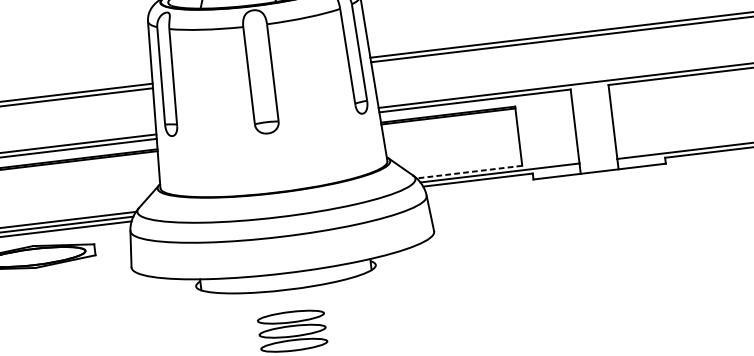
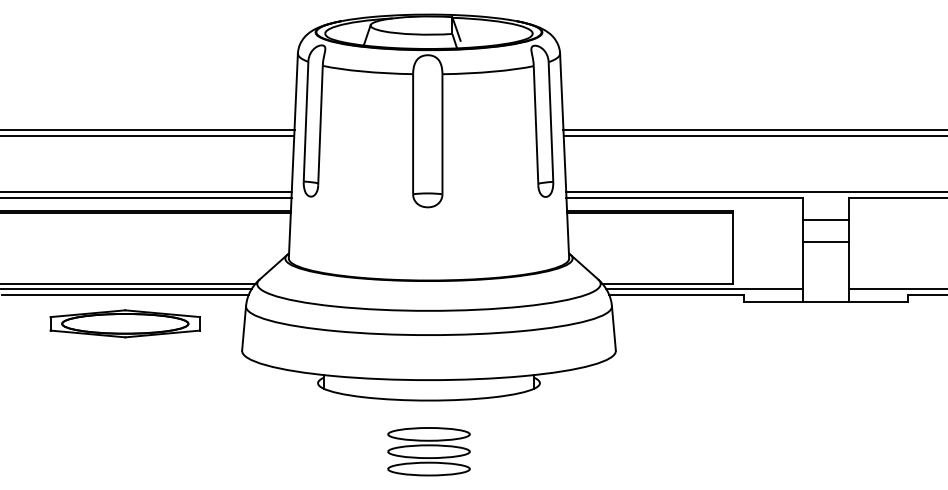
line: (591, 104) -> (825, 219), added
line: (593, 122) -> (825, 241), added
line: (469, 172) -> (667, 283), dashed -> solid

